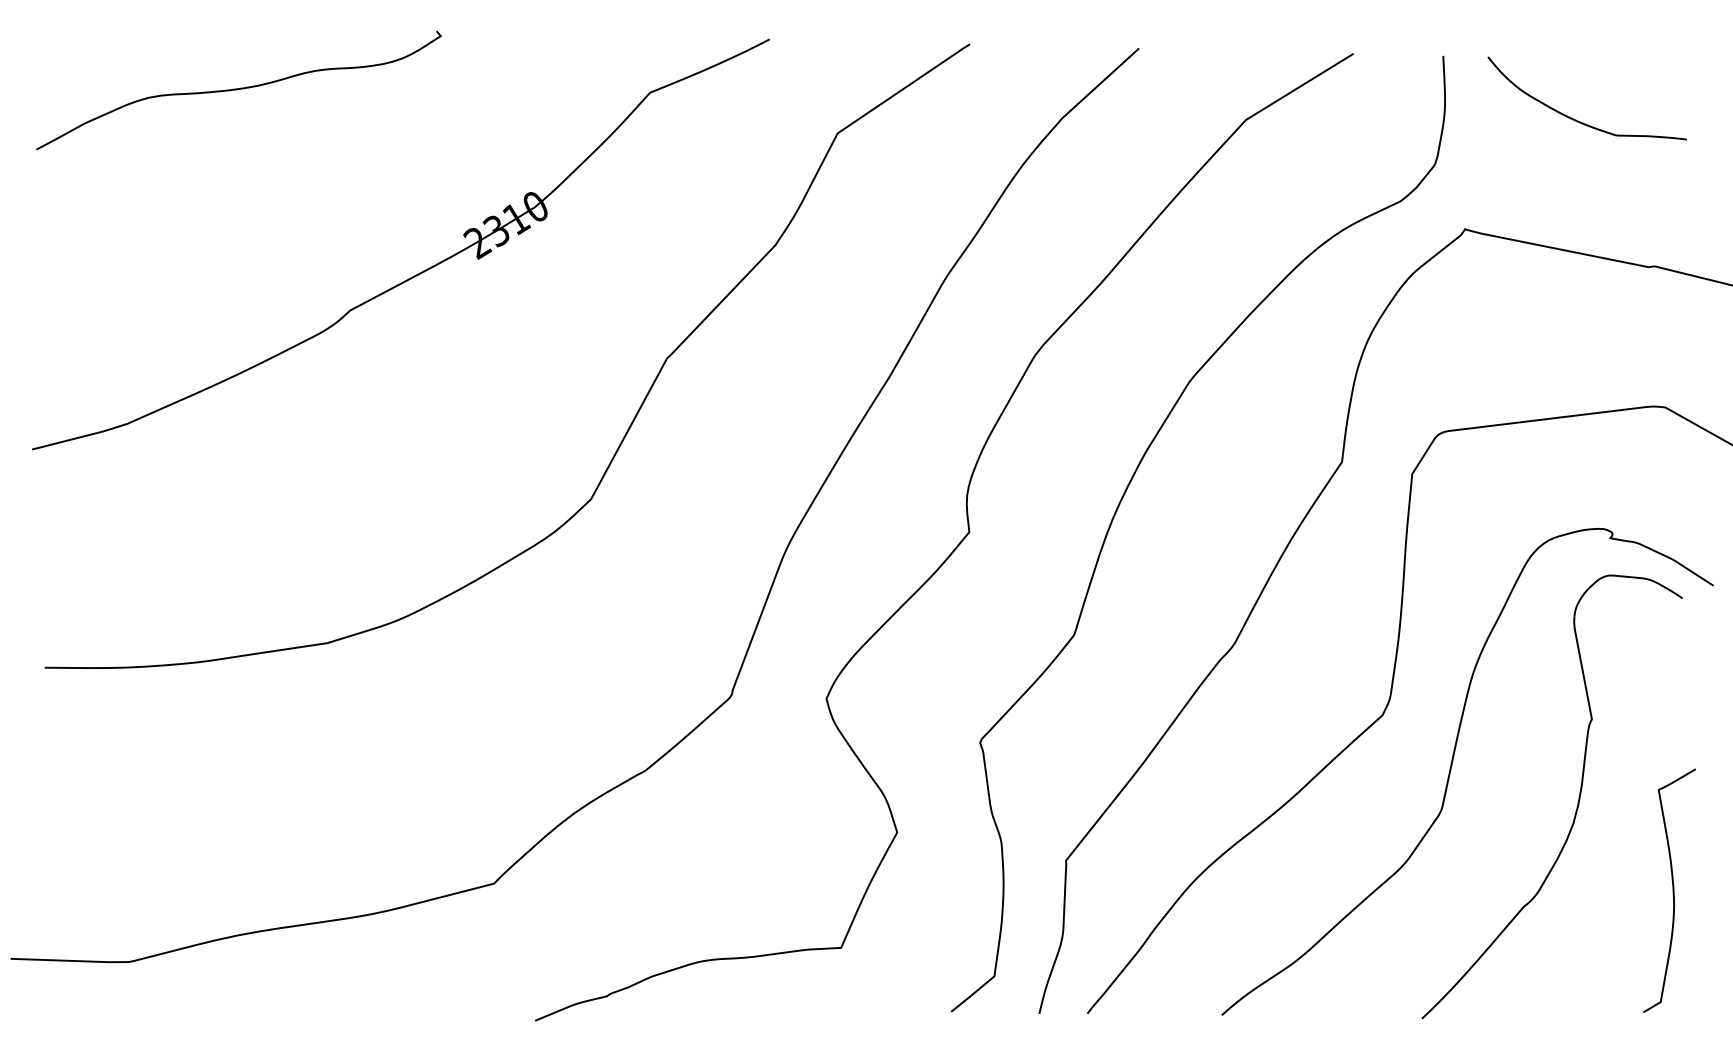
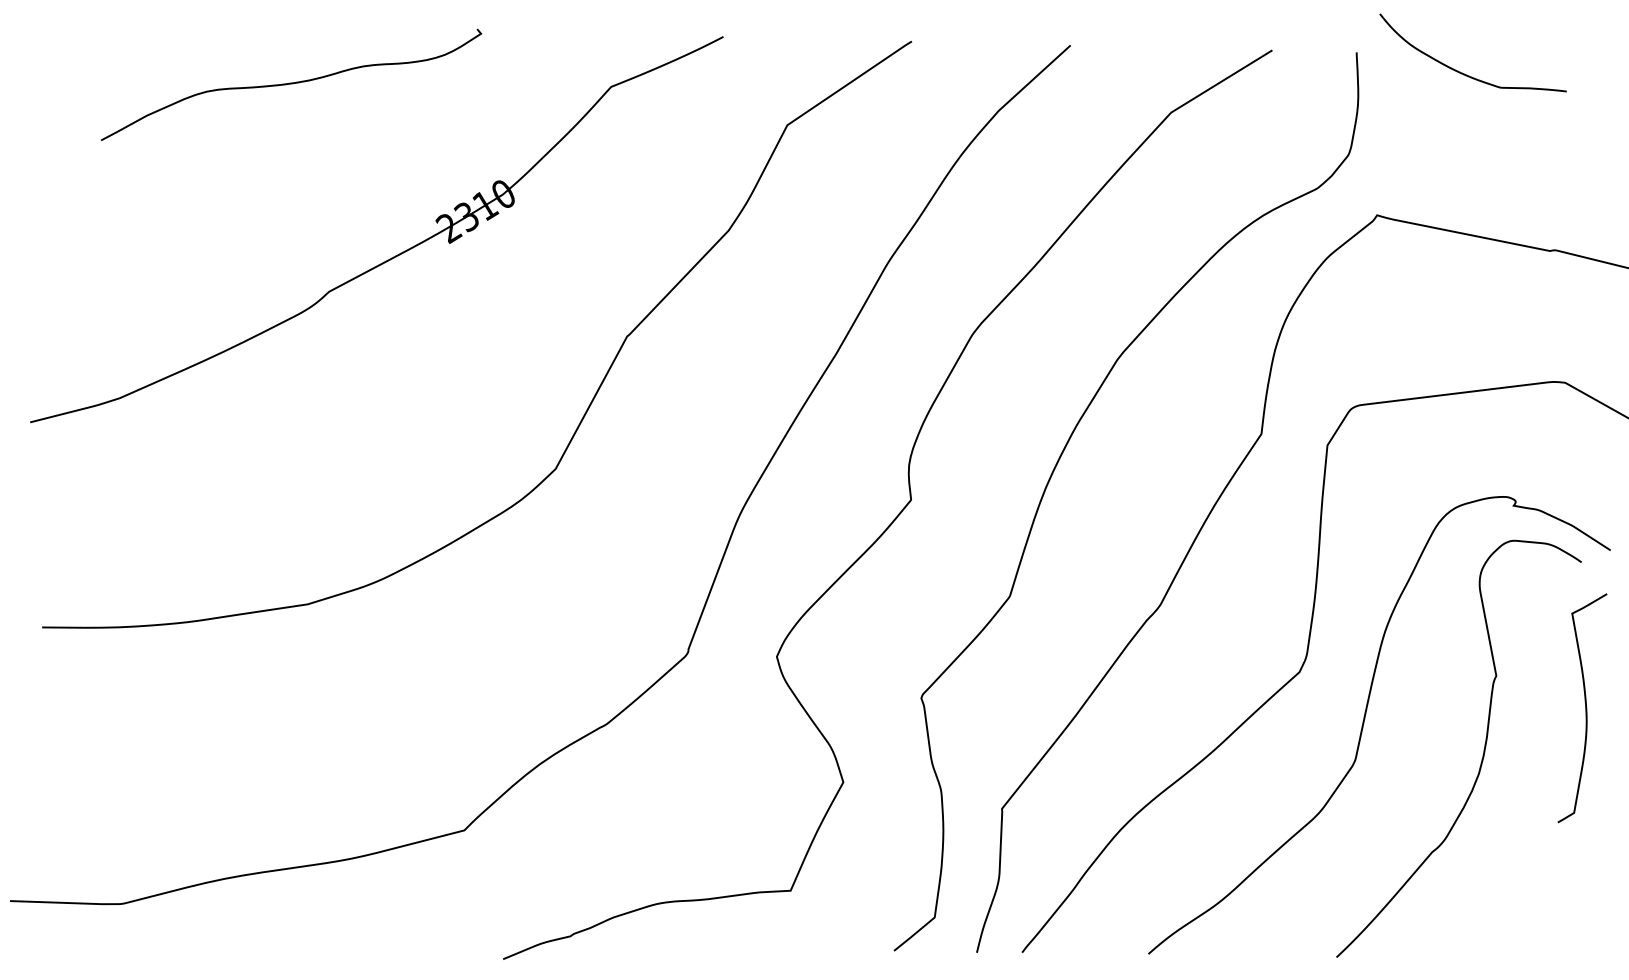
curve: (238, 89) -> (290, 83), moved
curve: (1576, 119) -> (1463, 72), moved
curve: (1672, 890) -> (1585, 708), moved

